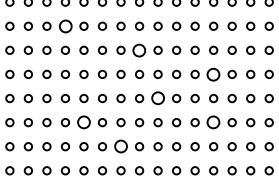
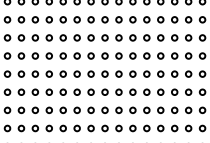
circle: (64, 25) -> (48, 19), size x0.62
circle: (139, 49) -> (105, 37), size x0.62
circle: (213, 73) -> (160, 55), size x0.62
circle: (157, 98) -> (118, 74), size x0.62
circle: (83, 122) -> (62, 92), size x0.62
circle: (213, 122) -> (160, 92), size x0.62
circle: (120, 146) -> (90, 110), size x0.62

